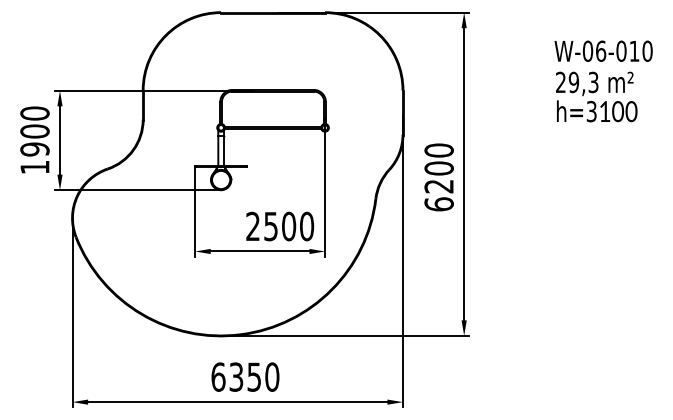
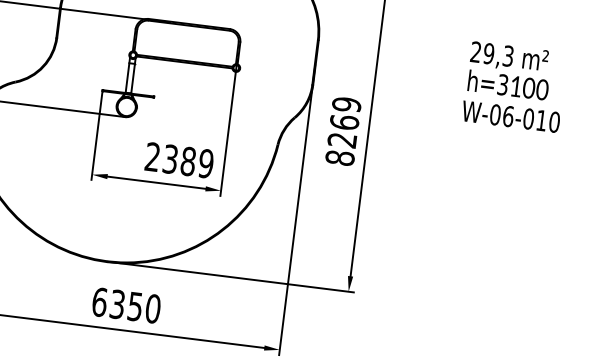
text: (603, 50) -> (510, 116), moved
text: (438, 177) -> (342, 131), 6200 -> 8269
text: (289, 226) -> (188, 161), 2500 -> 2389

